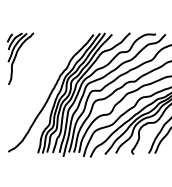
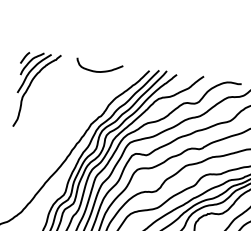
curve: (60, 39) -> (99, 70), added

